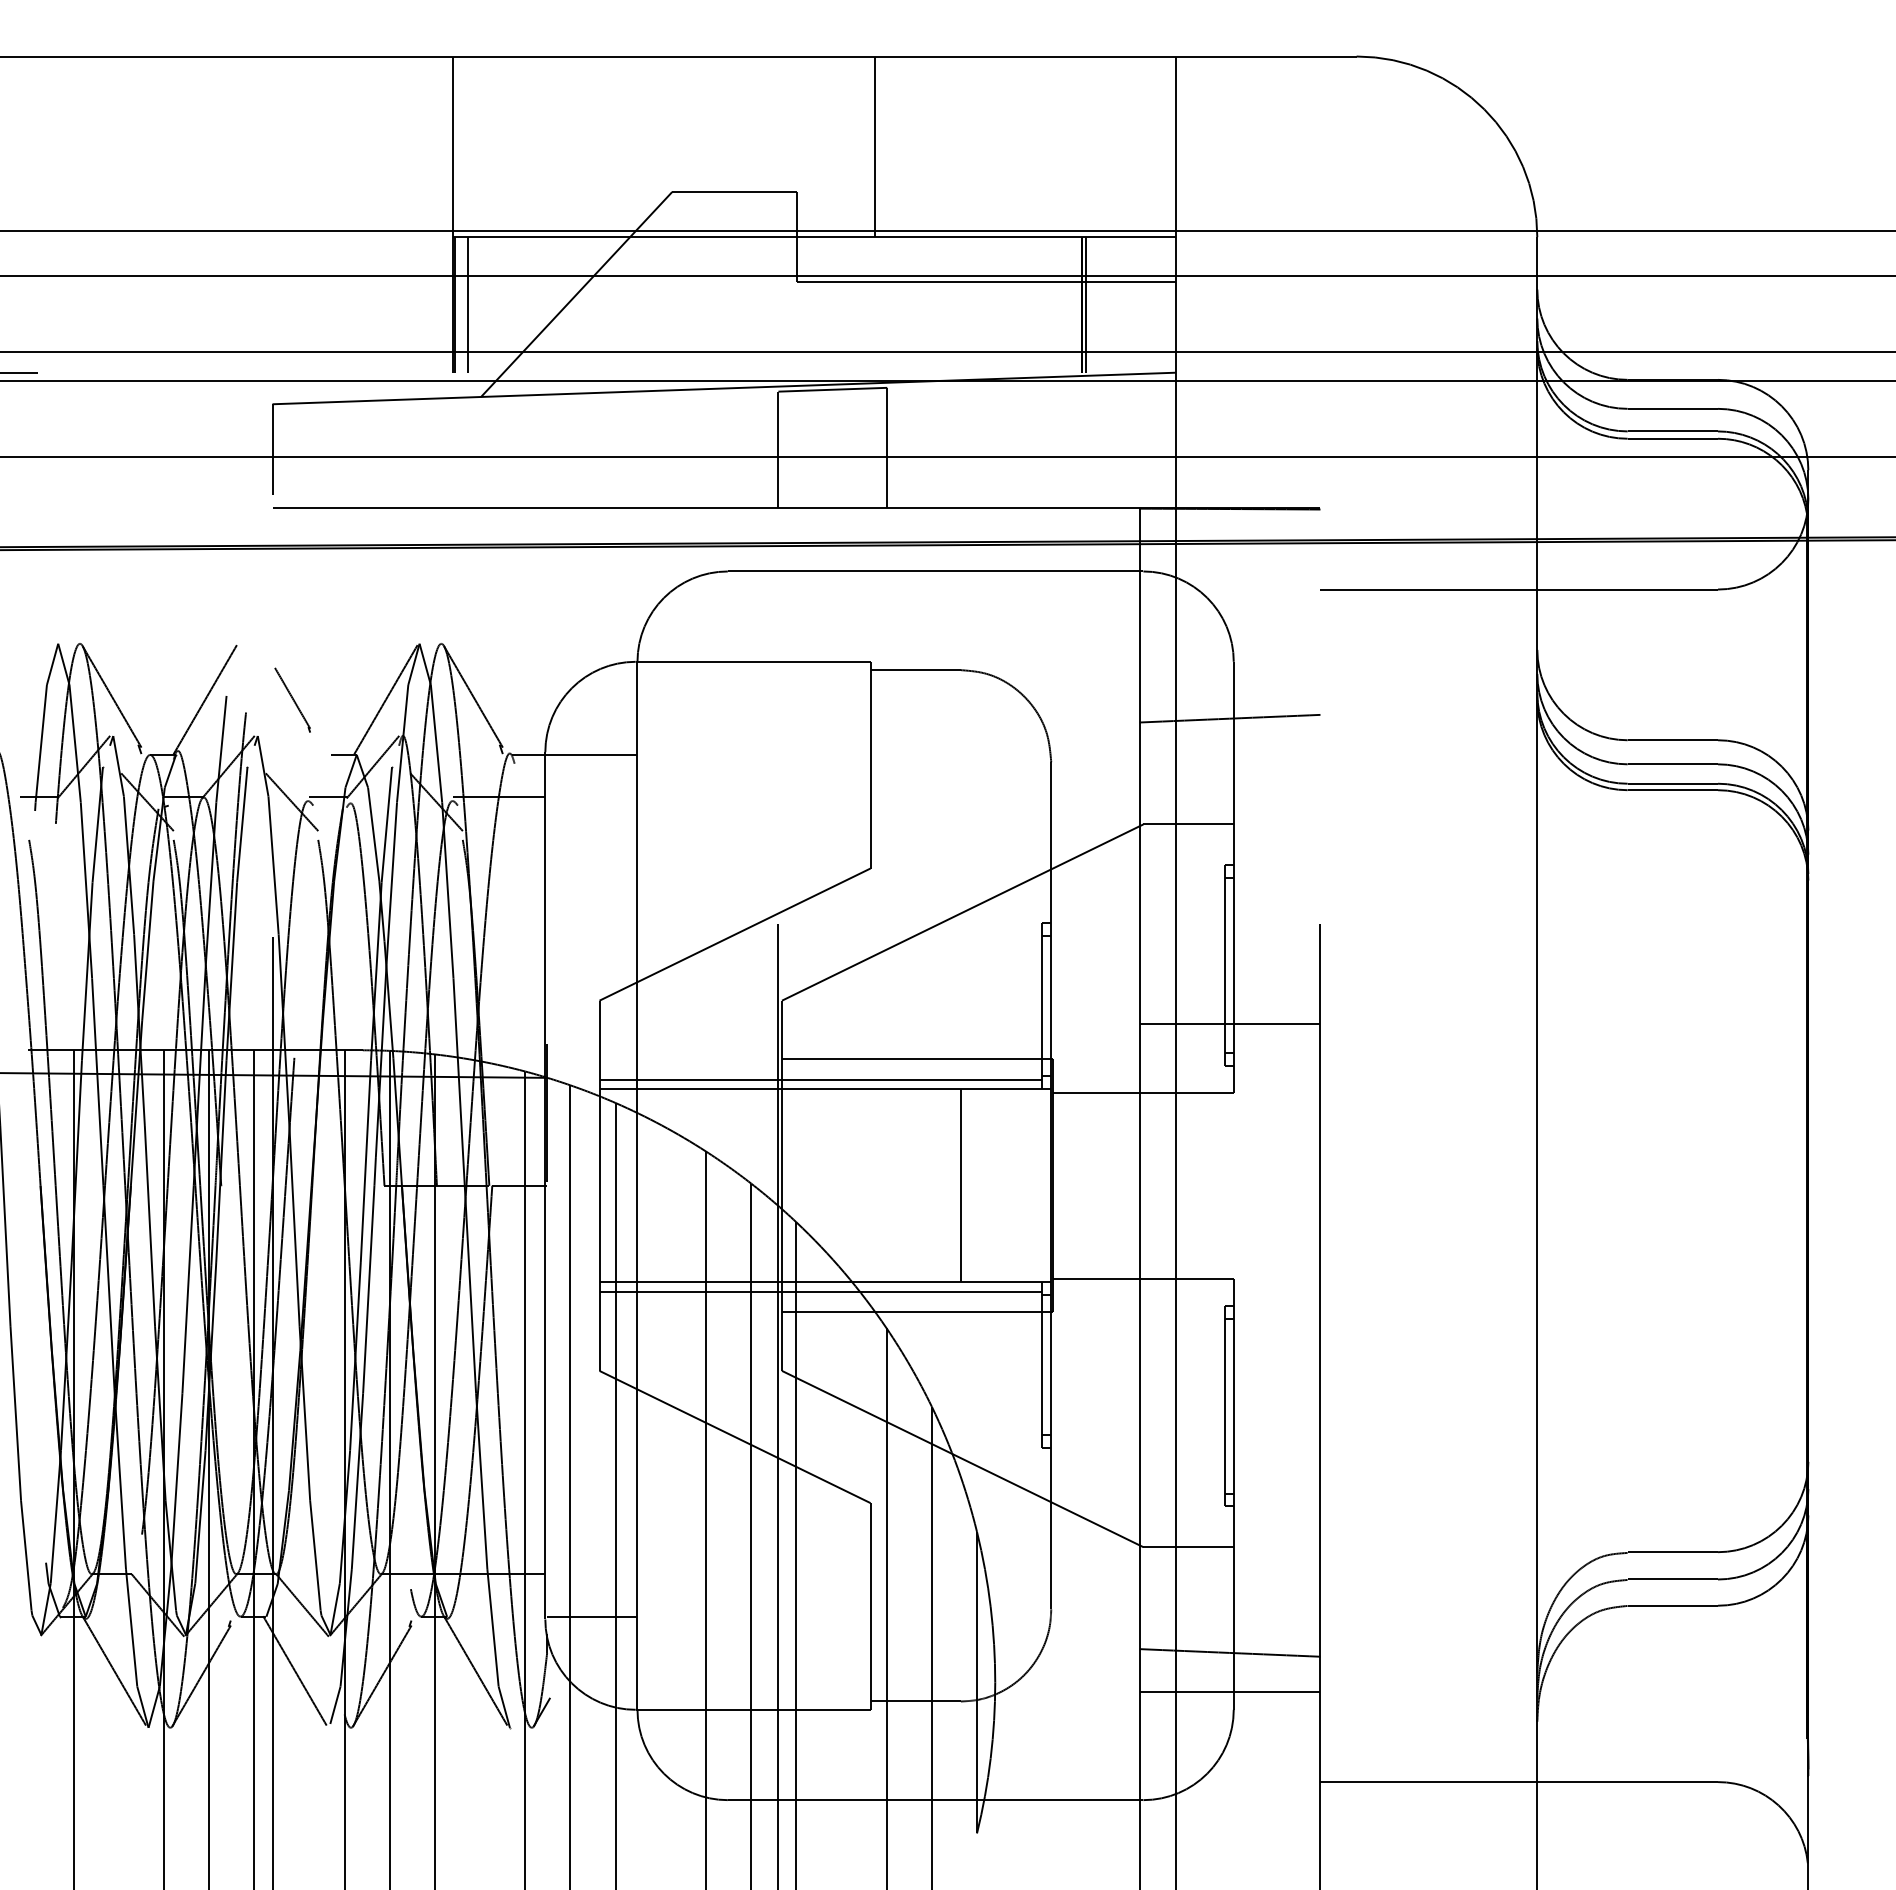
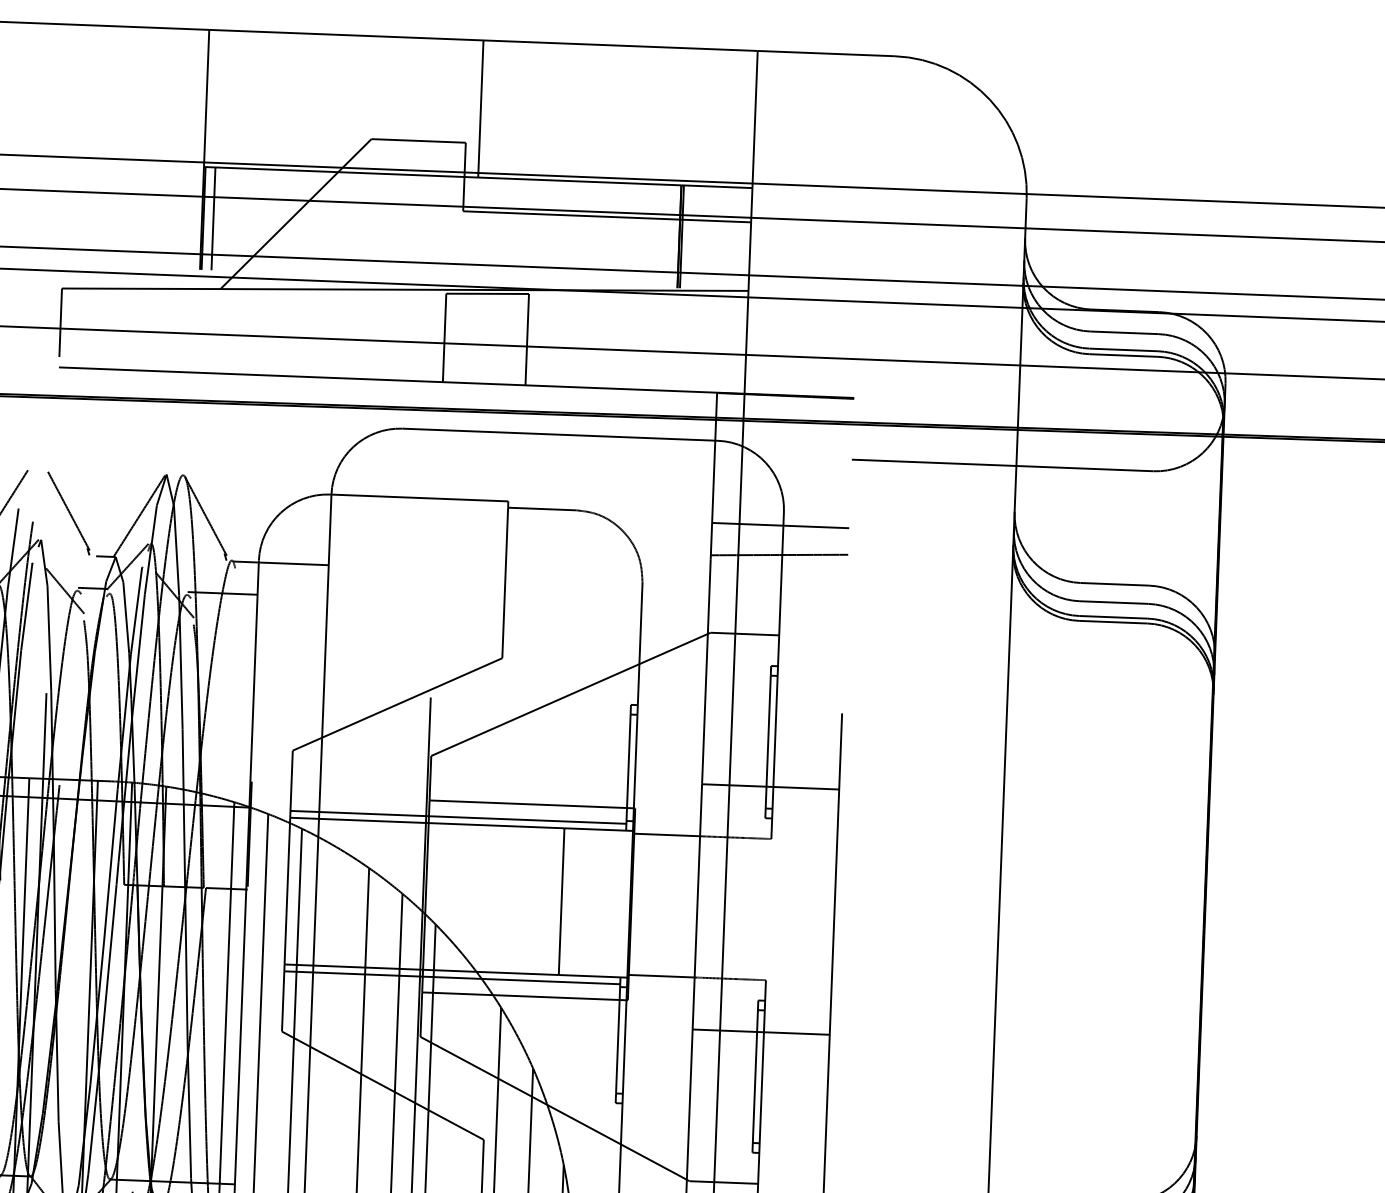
line: (874, 146) -> (480, 108), moved
line: (1229, 679) -> (780, 525), added
part: (292, 700) -> (68, 513), size x1.67
line: (1229, 1347) -> (760, 1032), added

